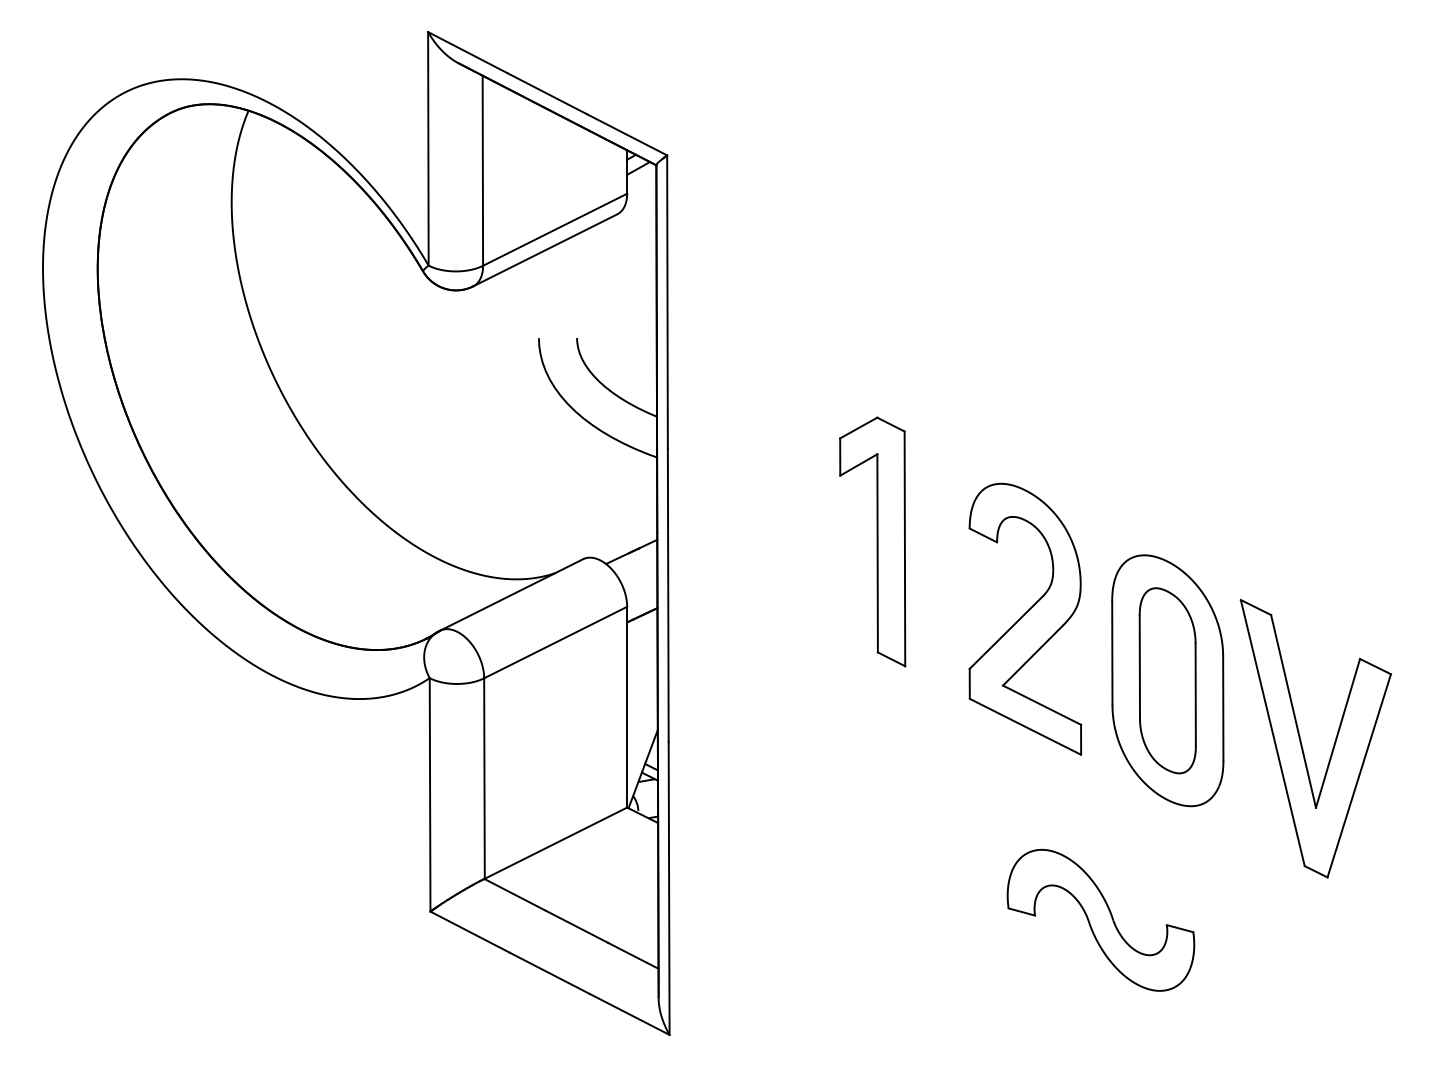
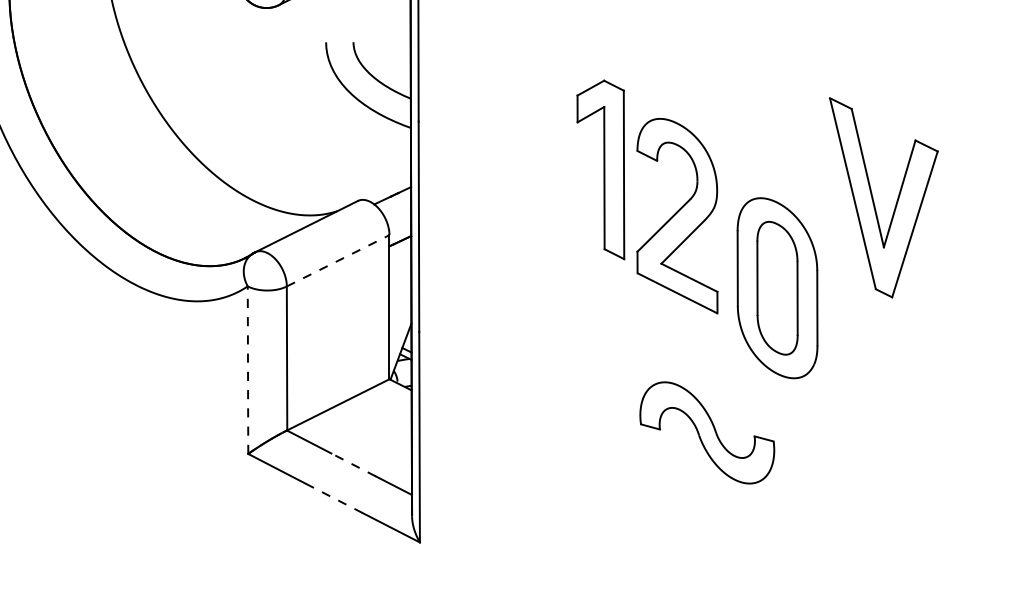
part: (872, 541) -> (600, 169), moved
part: (1025, 618) -> (677, 215), moved
line: (555, 642) -> (338, 260), solid -> dashed
part: (1301, 740) -> (873, 199), moved
line: (430, 794) -> (248, 369), solid -> dashed
part: (1100, 919) -> (706, 432), moved
line: (577, 926) -> (353, 464), solid -> dashed
line: (549, 973) -> (333, 498), solid -> dashed

